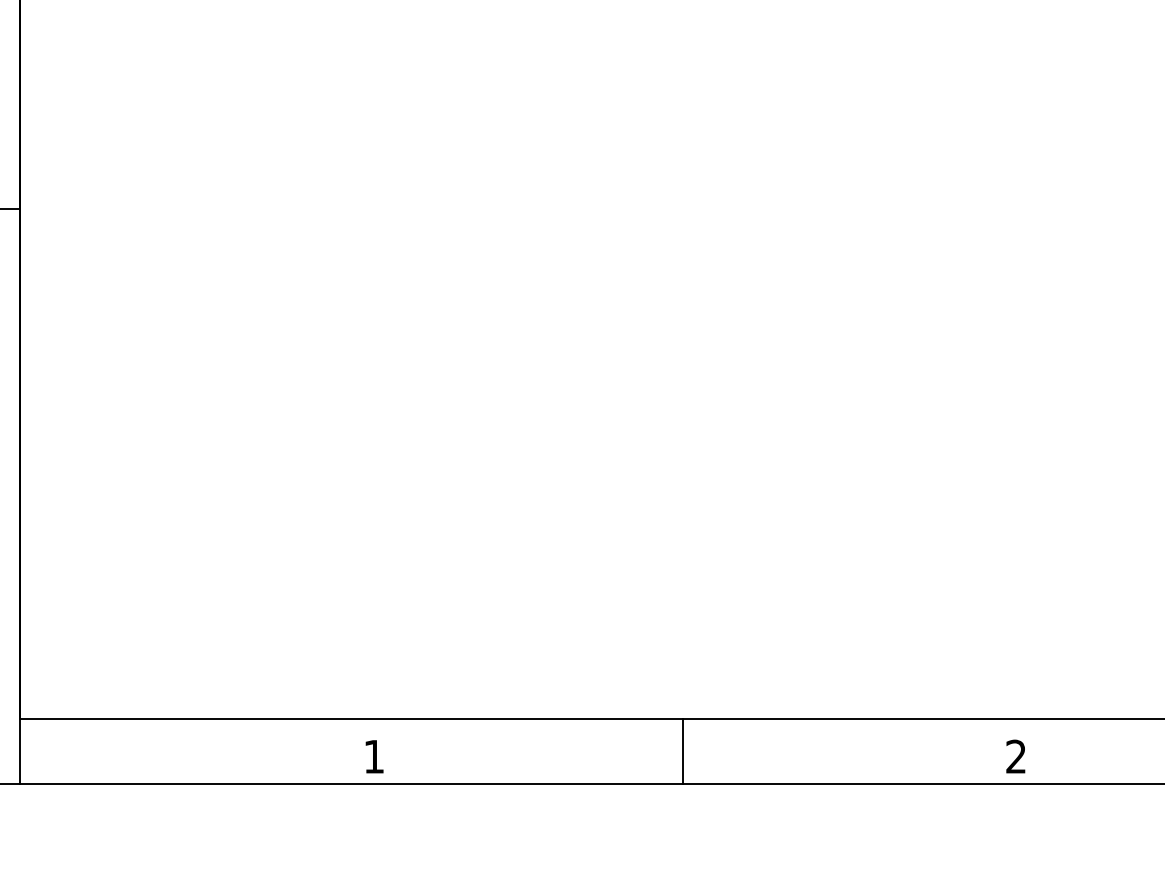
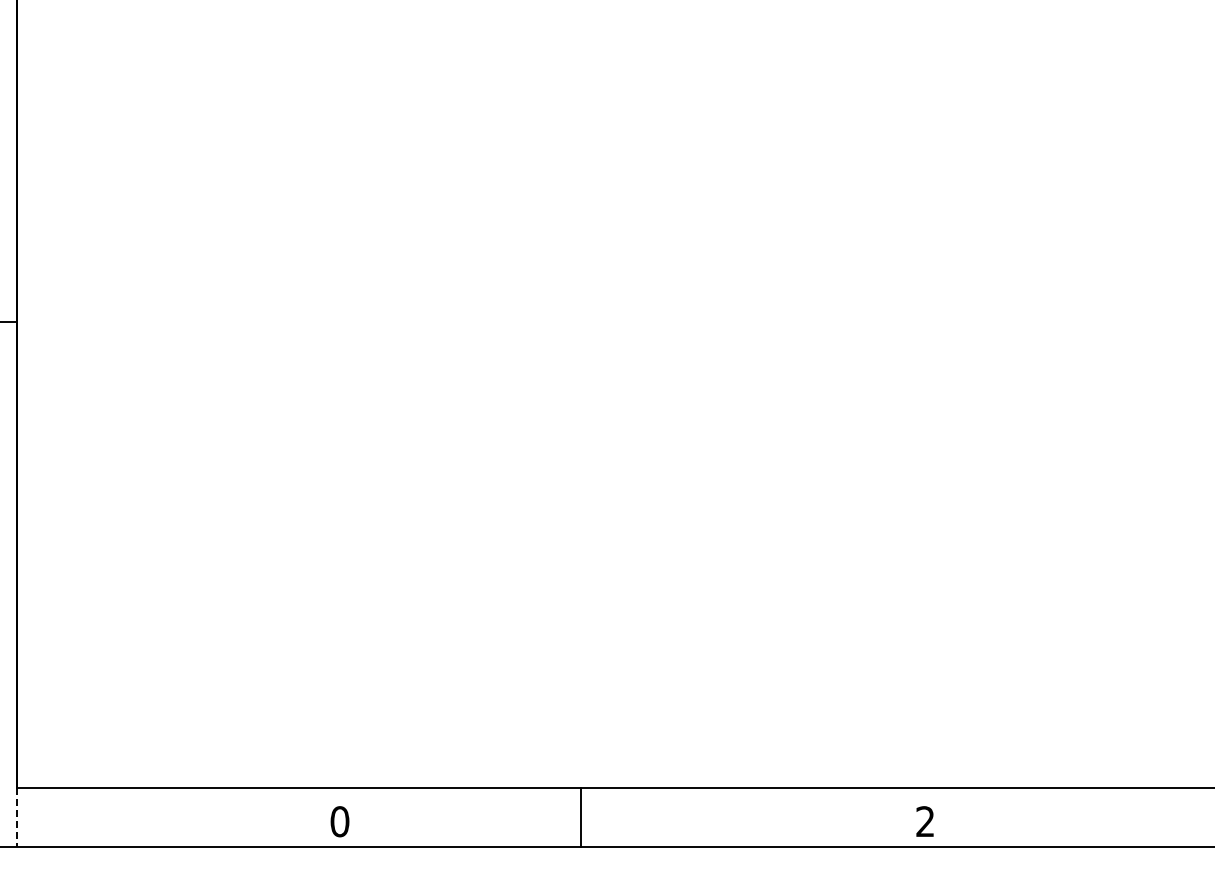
line: (682, 751) -> (581, 816), moved
line: (19, 752) -> (16, 817), solid -> dashed
text: (373, 756) -> (339, 821), 1 -> 0

